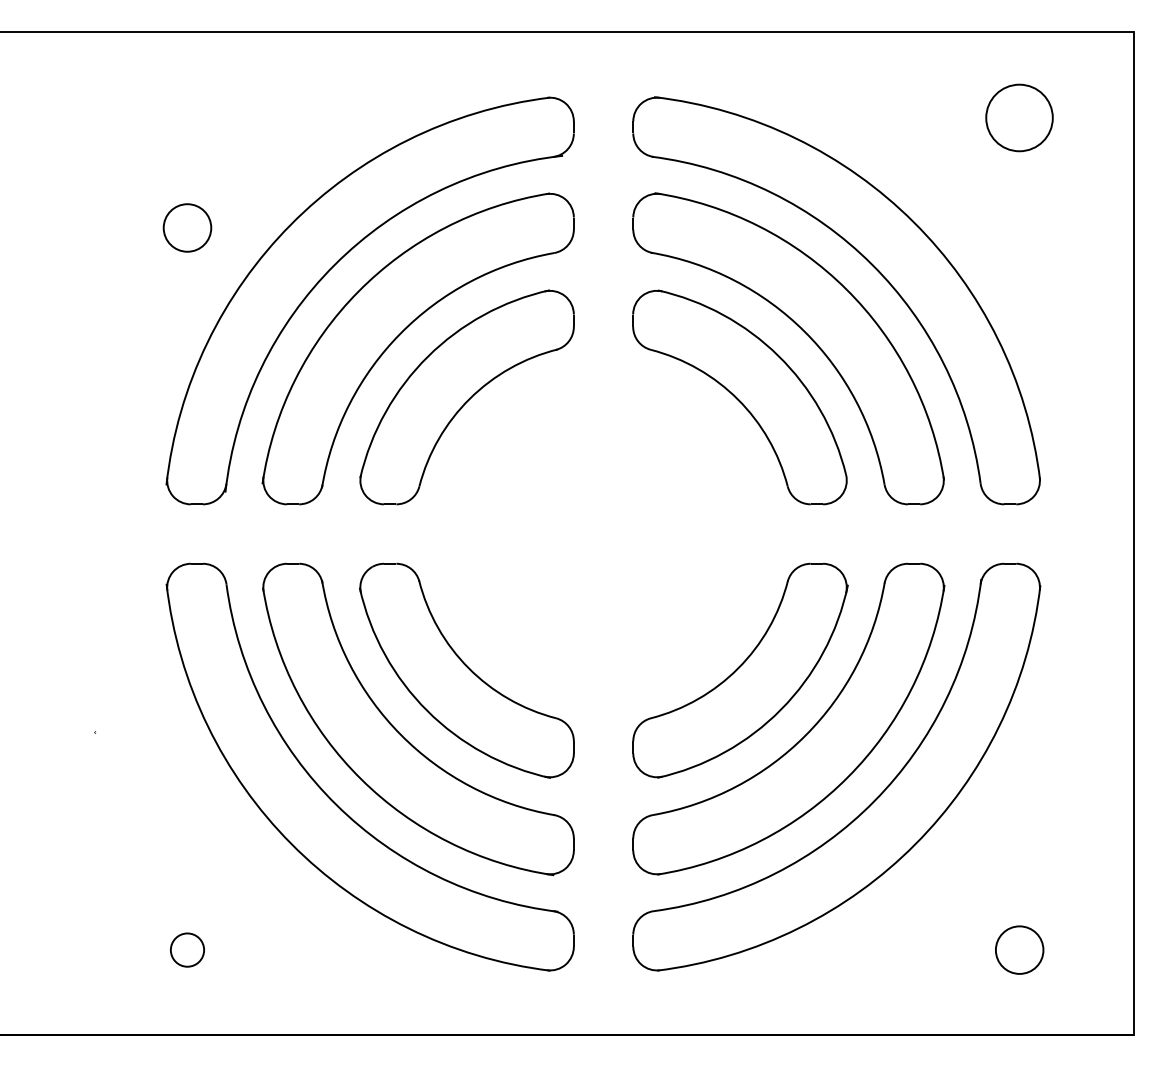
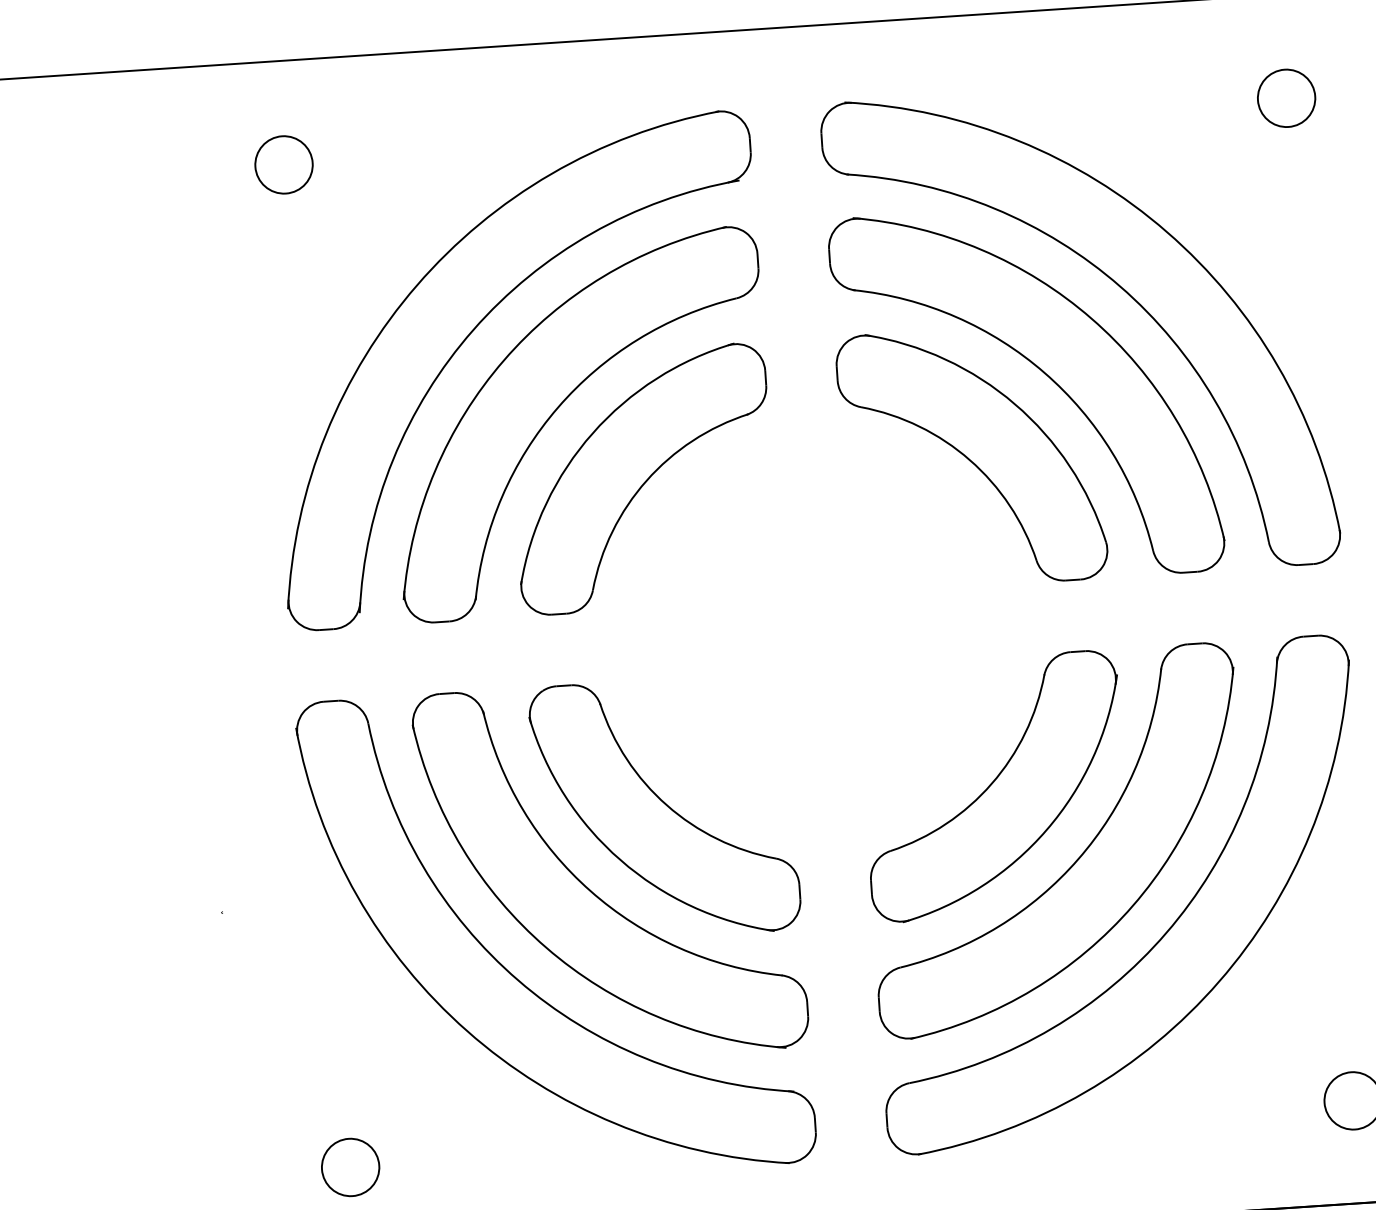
part: (1019, 117) -> (1286, 97), size x0.71
part: (187, 227) -> (284, 164), moved
part: (187, 949) -> (350, 1166), size x1.43

